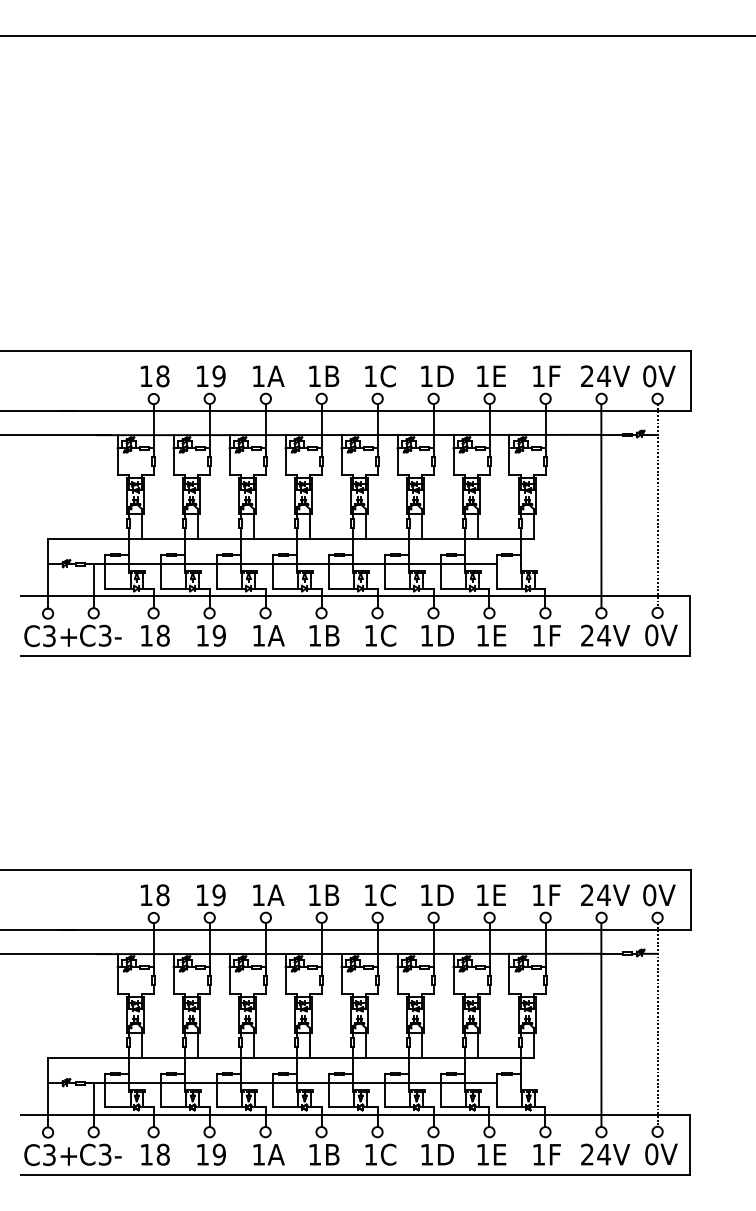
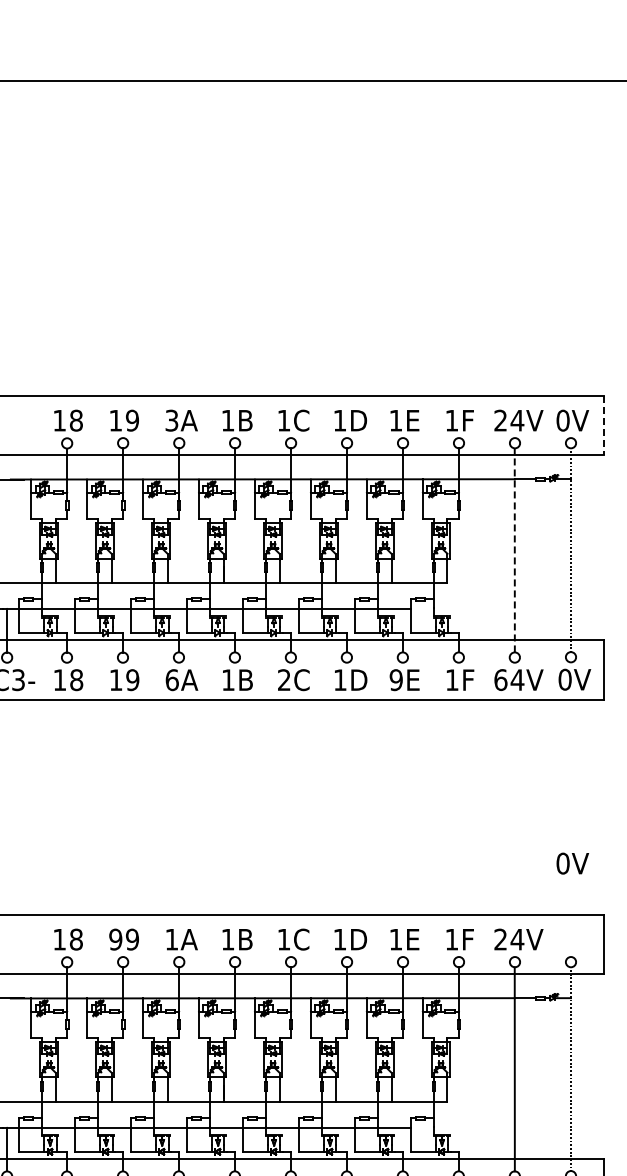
text: (258, 376) -> (171, 420), 1A -> 3A
line: (690, 381) -> (603, 425), solid -> dashed
line: (601, 505) -> (514, 549), solid -> dashed
text: (258, 635) -> (171, 679), 1A -> 6A
text: (370, 635) -> (283, 679), 1C -> 2C
text: (482, 635) -> (395, 679), 1E -> 9E
text: (587, 635) -> (500, 679), 24V -> 64V
text: (201, 895) -> (114, 939), 19 -> 99
text: (659, 895) -> (572, 863), moved

